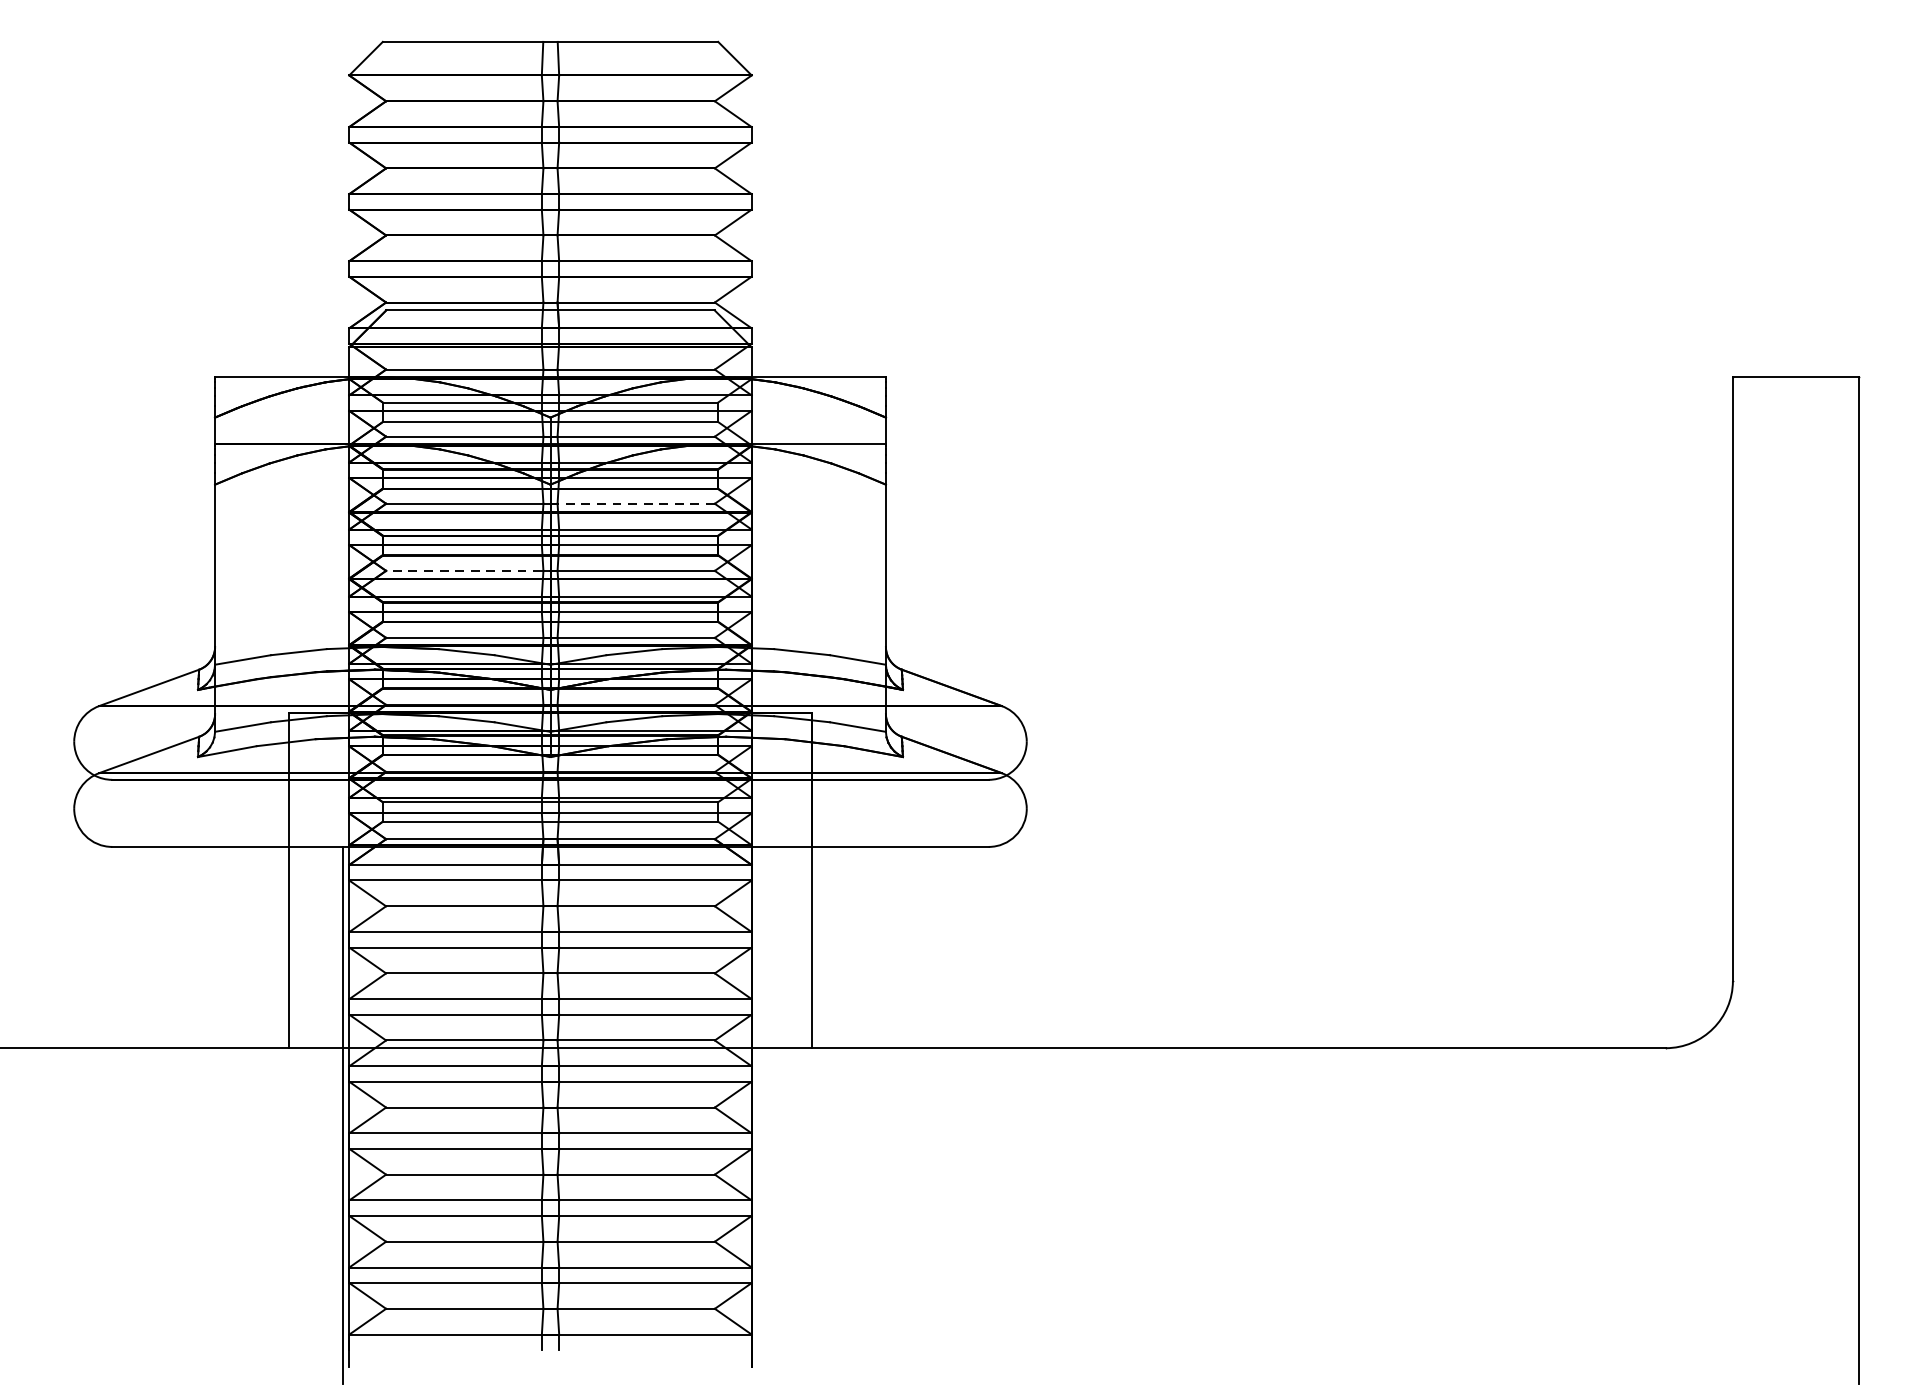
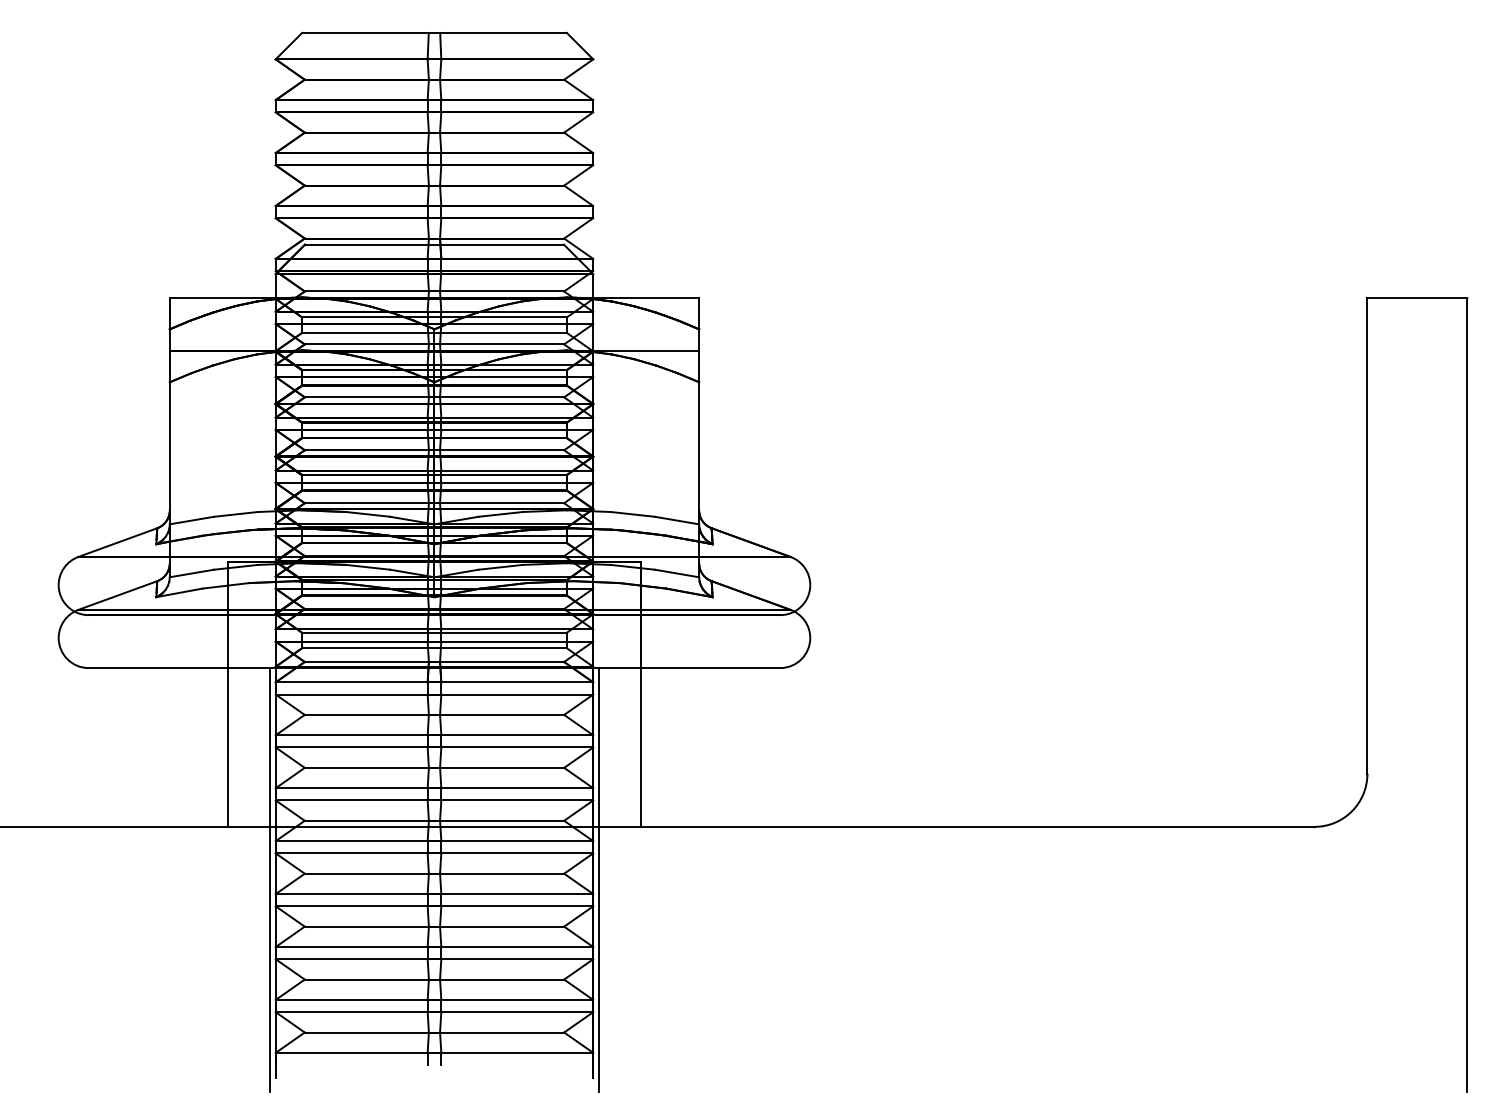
line: (629, 503) -> (496, 397), dashed -> solid
line: (471, 571) -> (372, 450), dashed -> solid
line: (758, 1114) -> (598, 879), added

